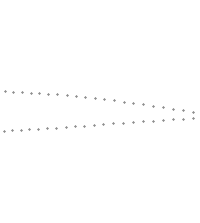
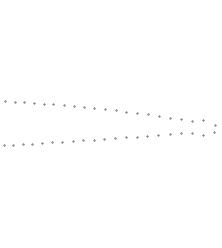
part: (183, 114) -> (203, 127), size x1.6

